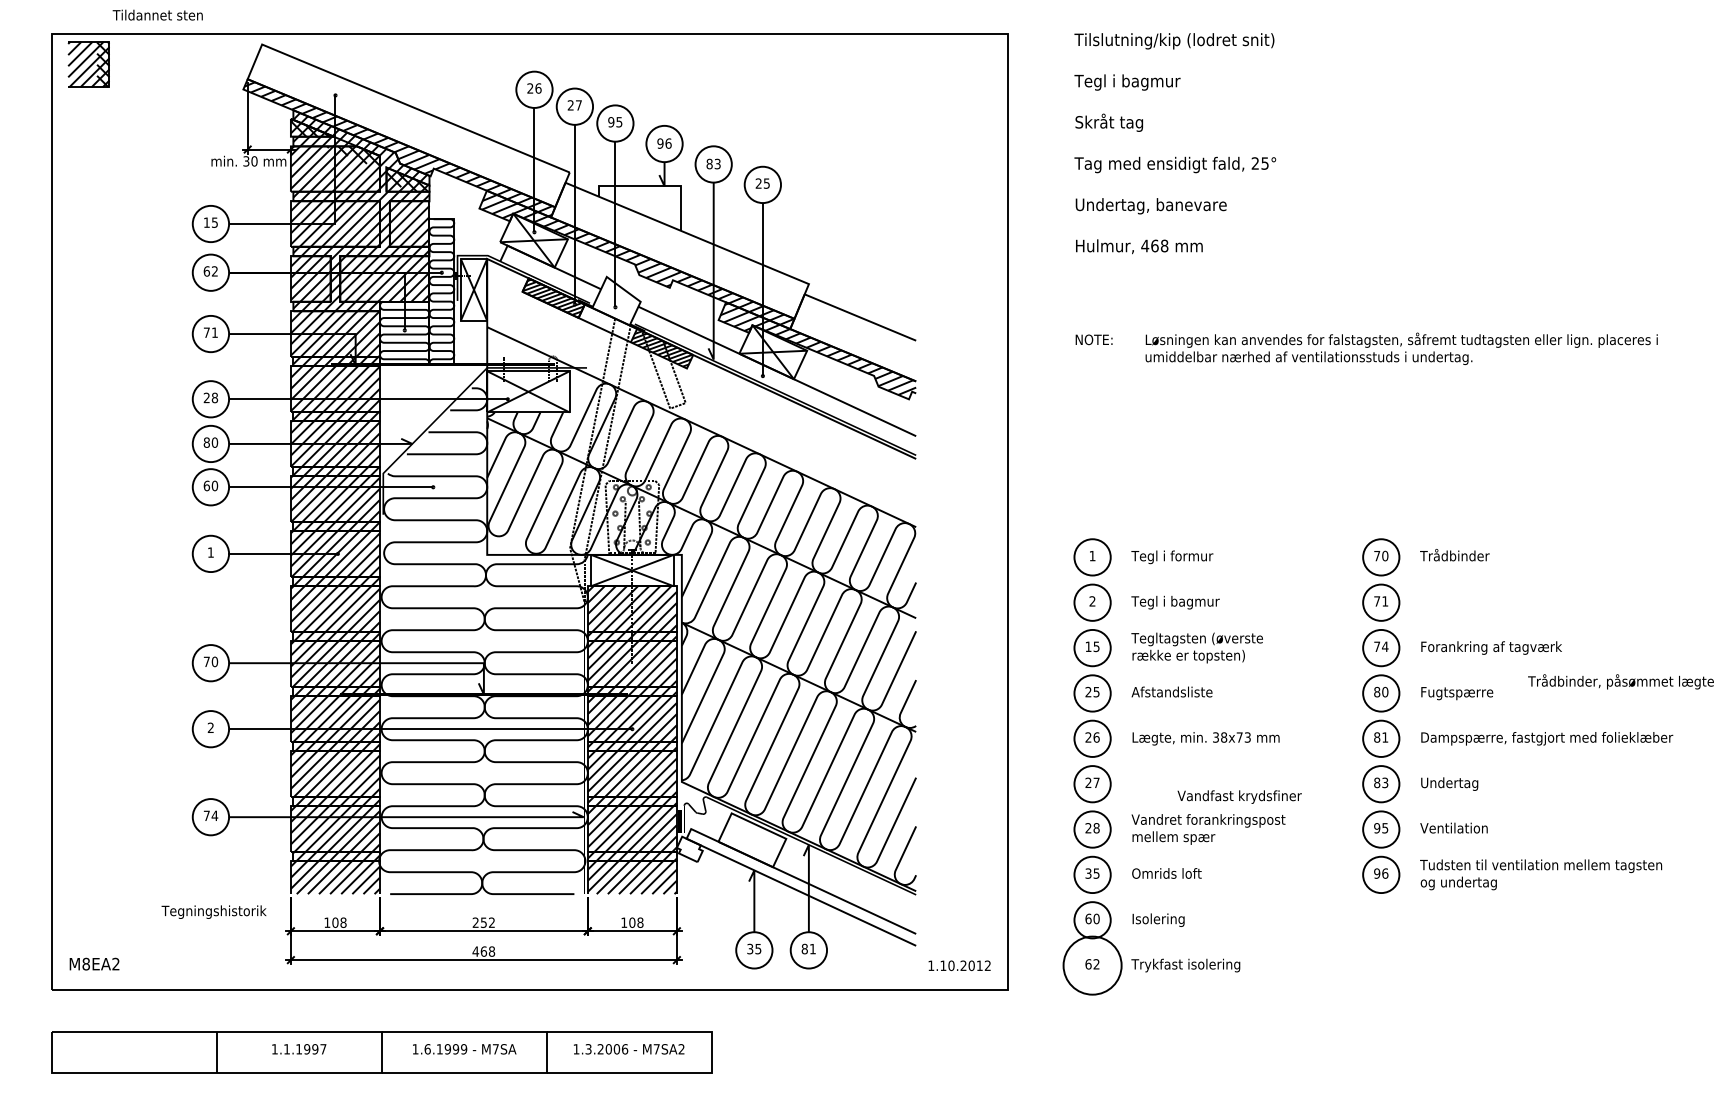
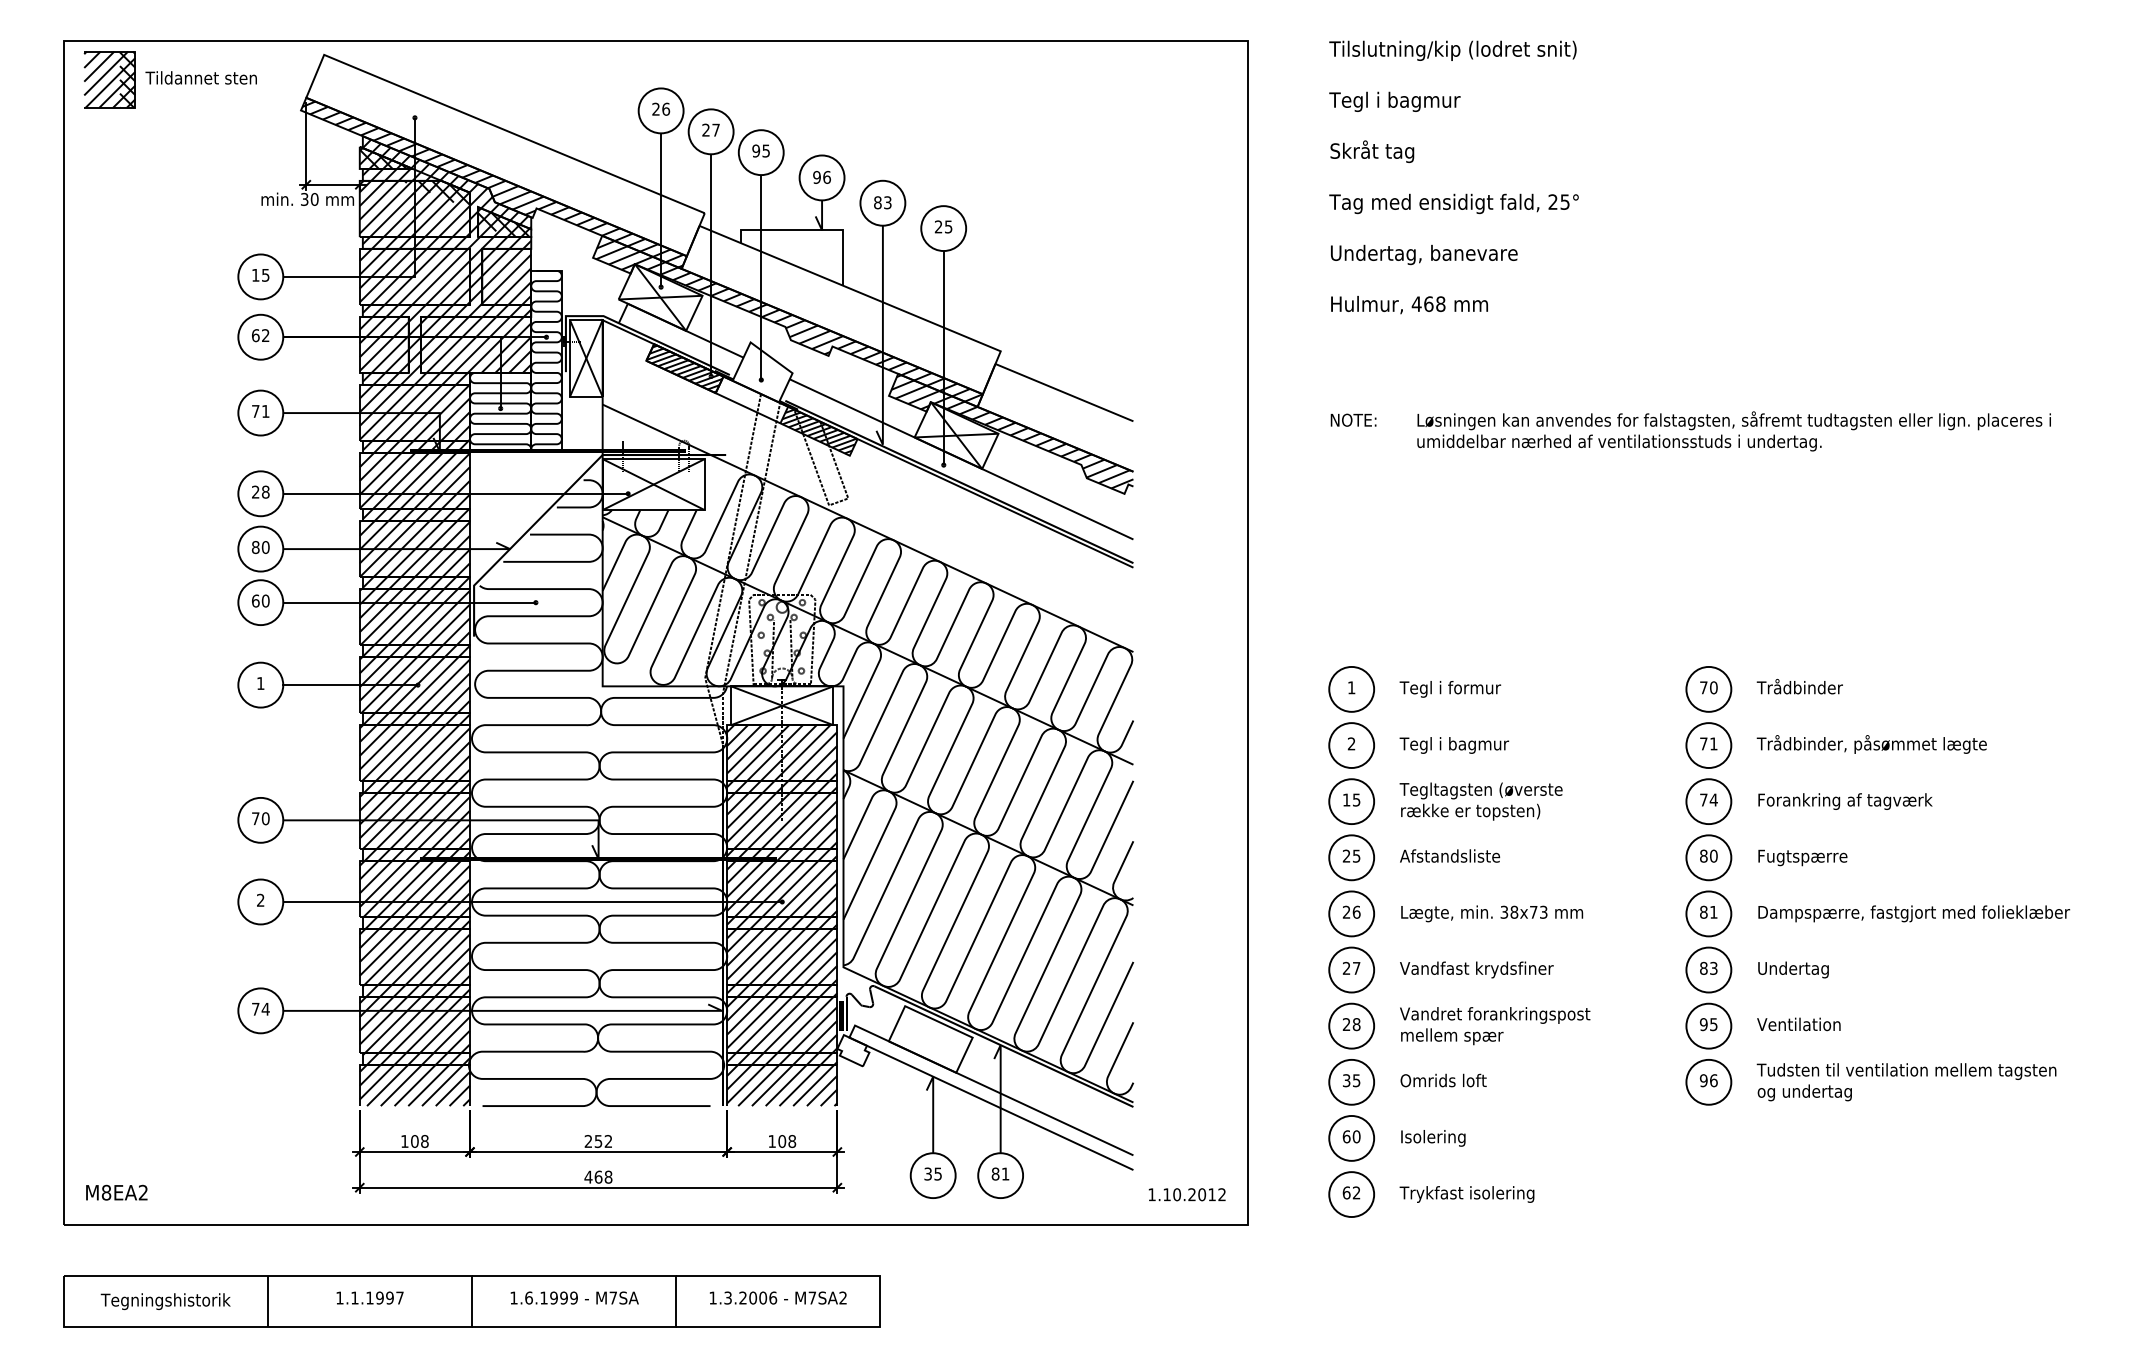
text: (157, 14) -> (200, 77), moved
text: (1620, 681) -> (1871, 744), moved
text: (1239, 796) -> (1476, 969), moved
text: (213, 911) -> (165, 1300), moved
circle: (1092, 965) -> (1351, 1194), size x0.62

